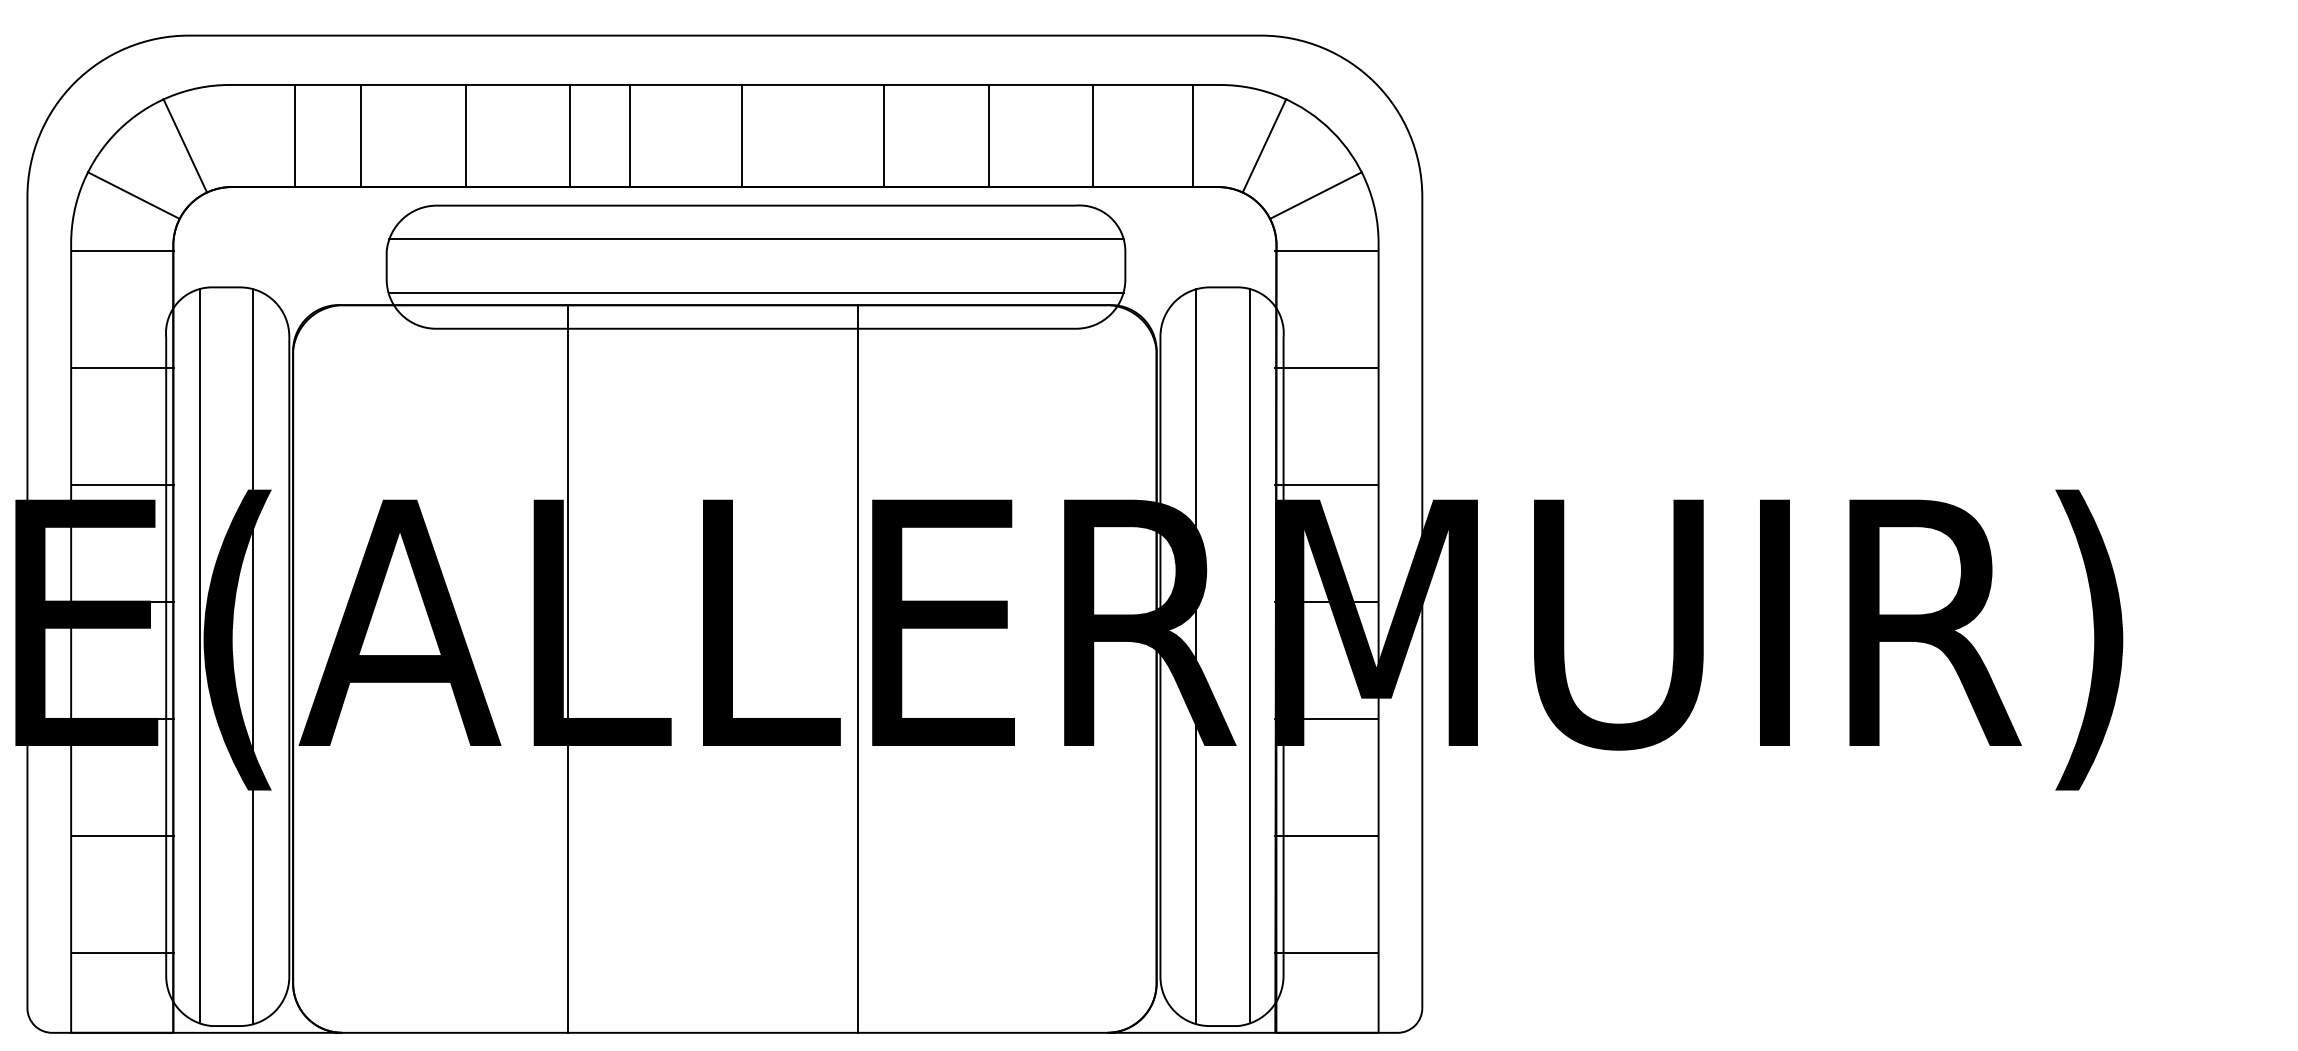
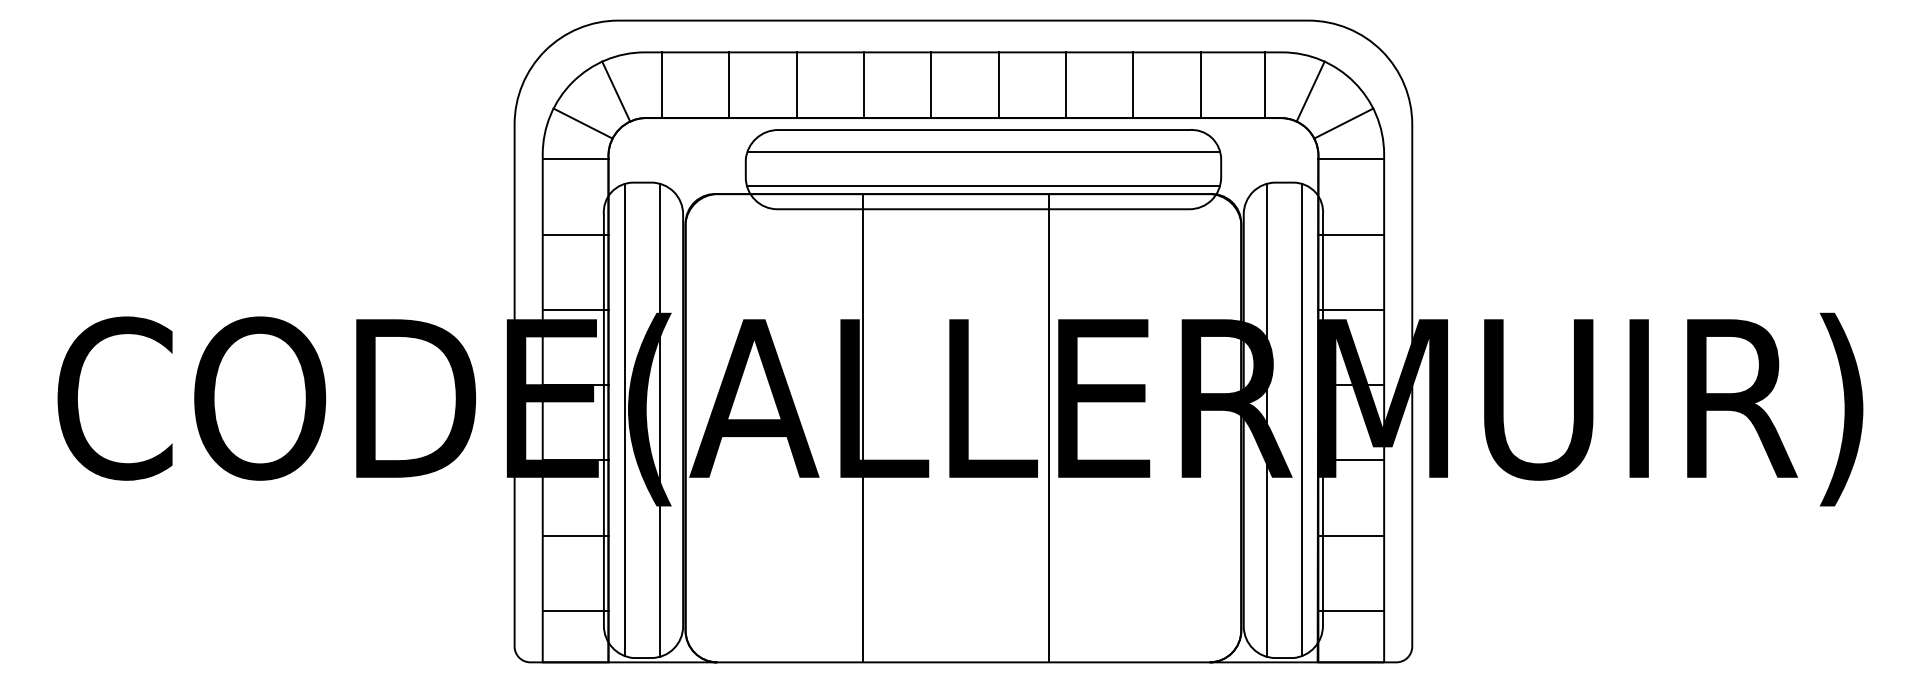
line: (294, 136) -> (661, 85), moved
line: (630, 136) -> (931, 85), moved
line: (742, 136) -> (998, 85), moved

